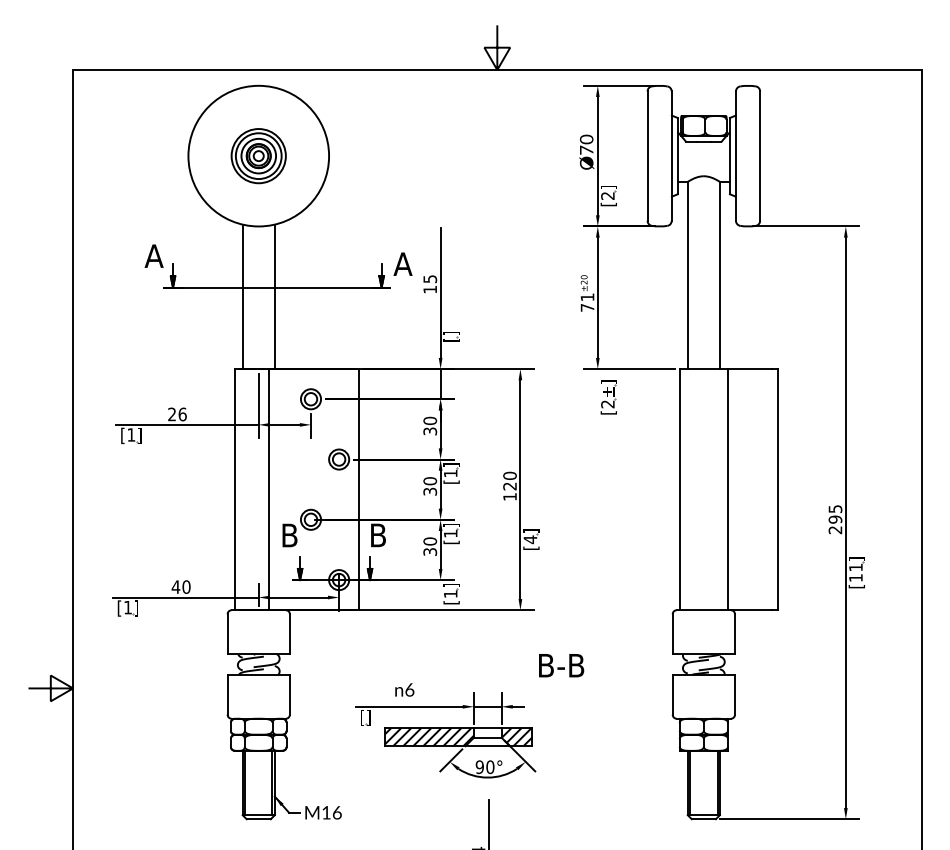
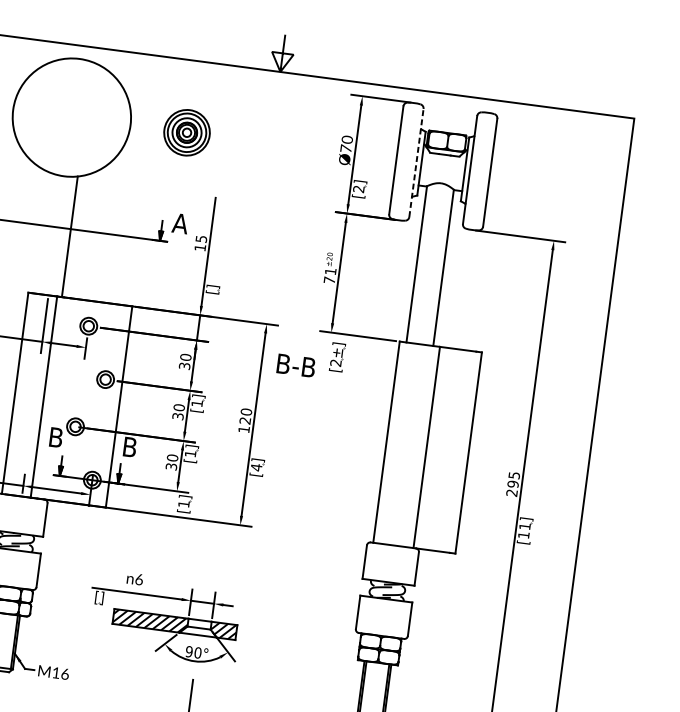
part: (258, 156) -> (186, 133), moved
line: (671, 156) -> (416, 163), solid -> dashed
line: (242, 296) -> (42, 232), removed
text: (561, 665) -> (296, 365), moved

